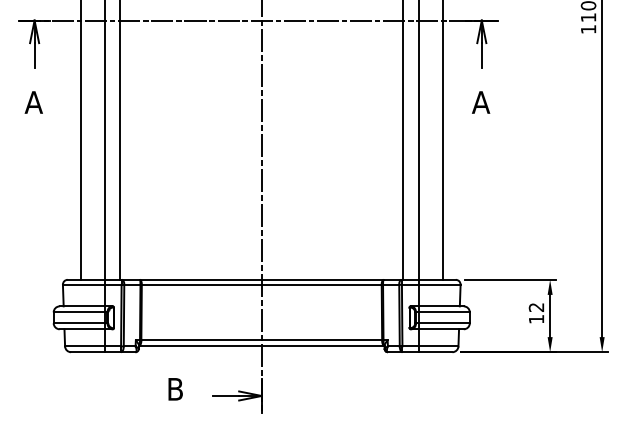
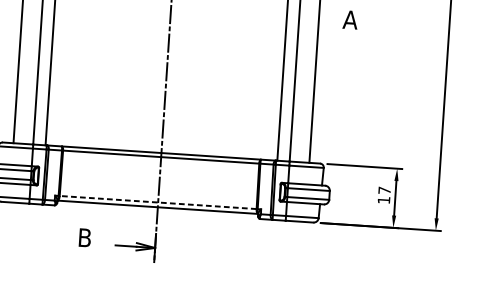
text: (536, 307) -> (384, 190), 12 -> 17
line: (261, 340) -> (157, 202), solid -> dashed

